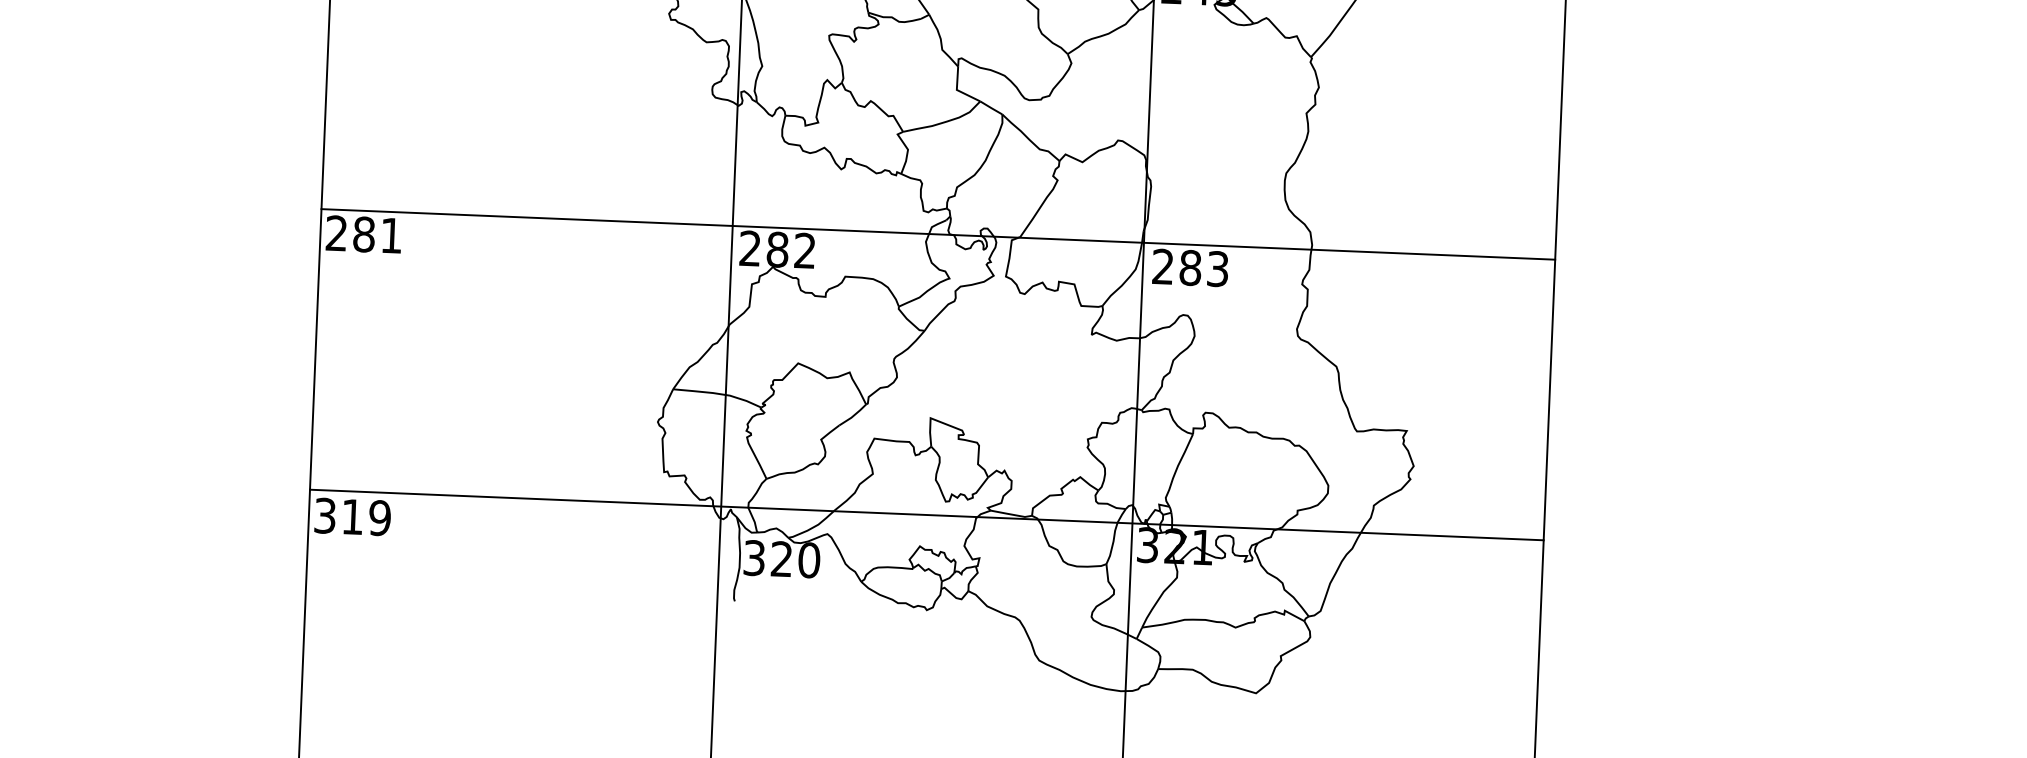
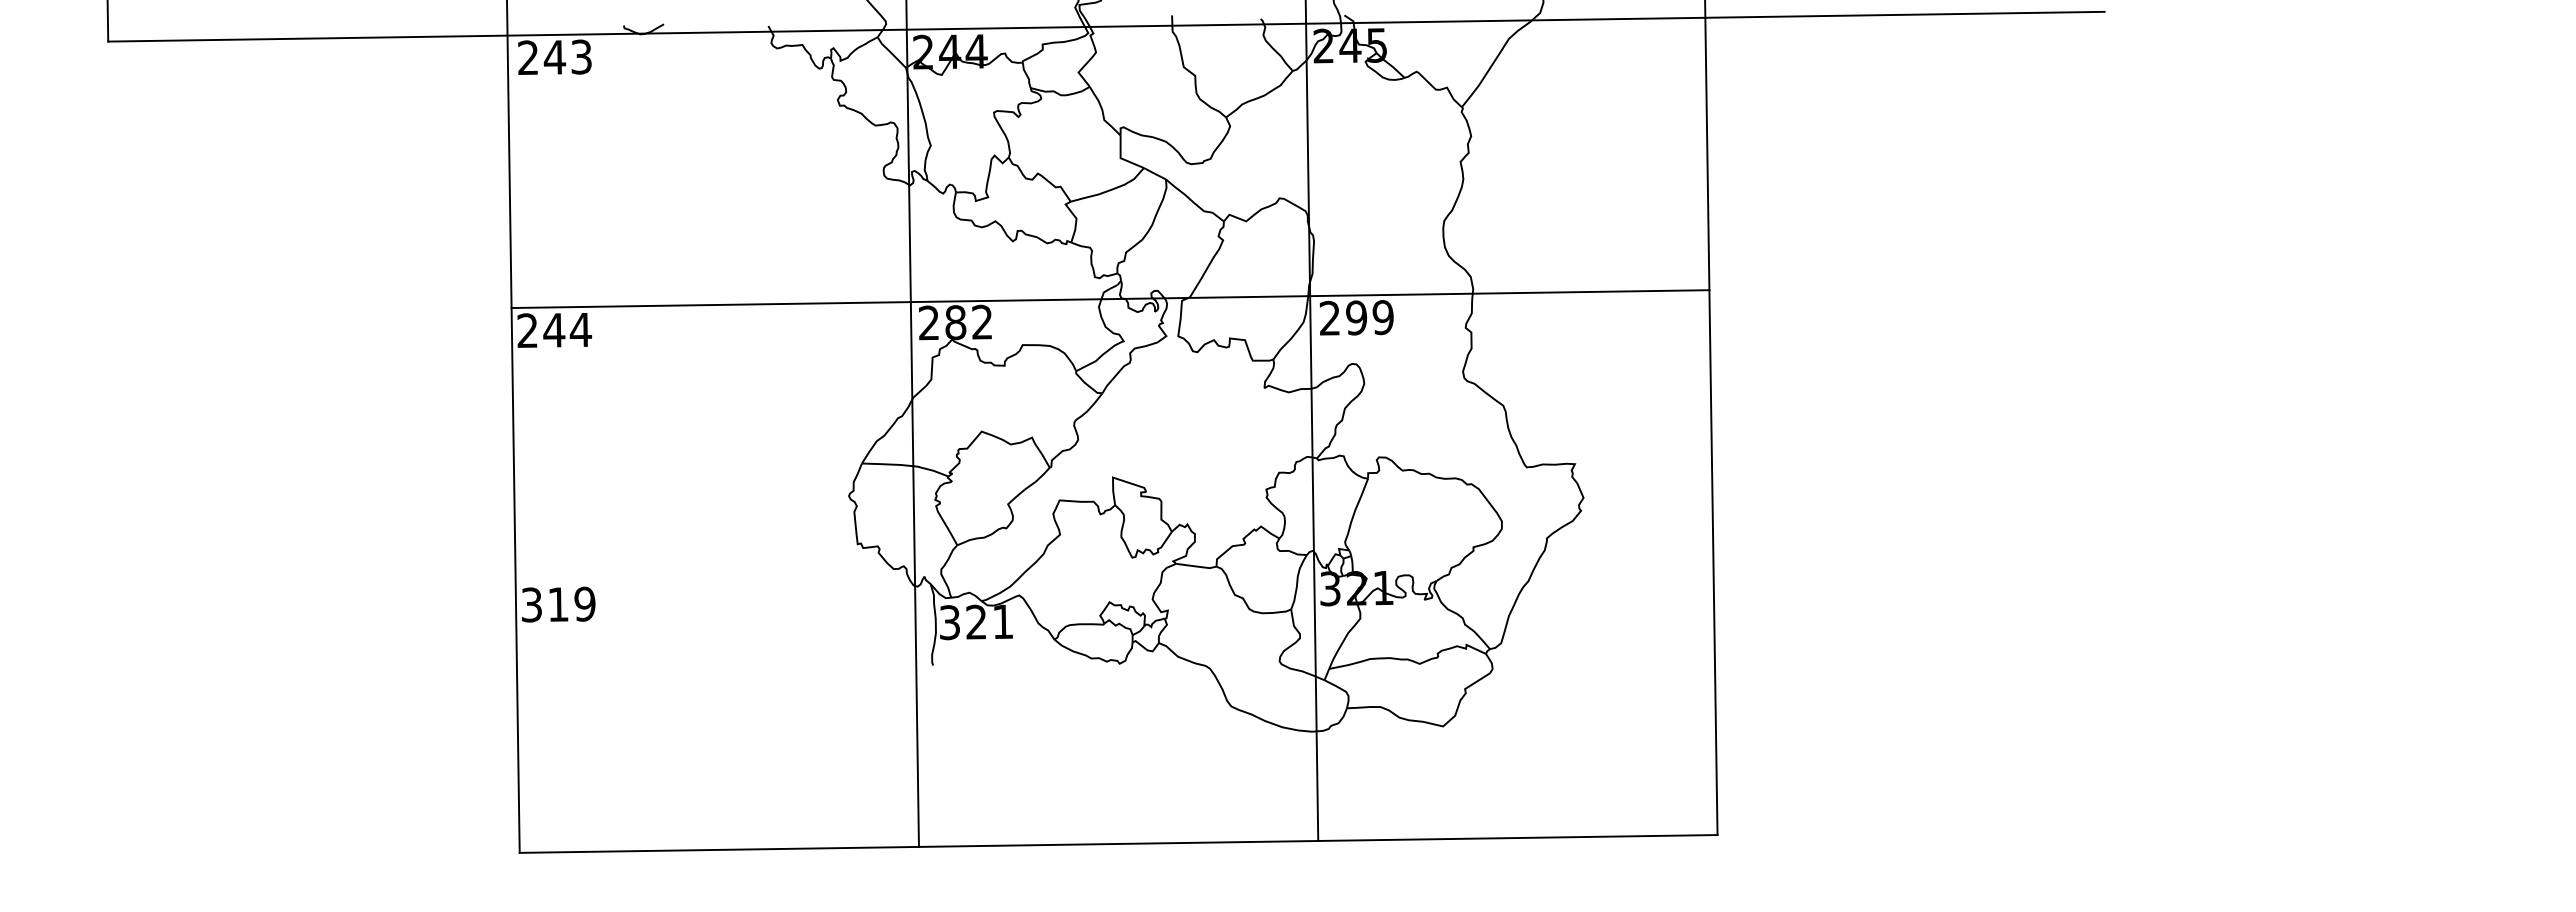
text: (377, 234) -> (567, 329), 281 -> 244
text: (1203, 268) -> (1369, 317), 283 -> 299
line: (926, 514) -> (1114, 571), removed
text: (808, 559) -> (1002, 621), 320 -> 321

